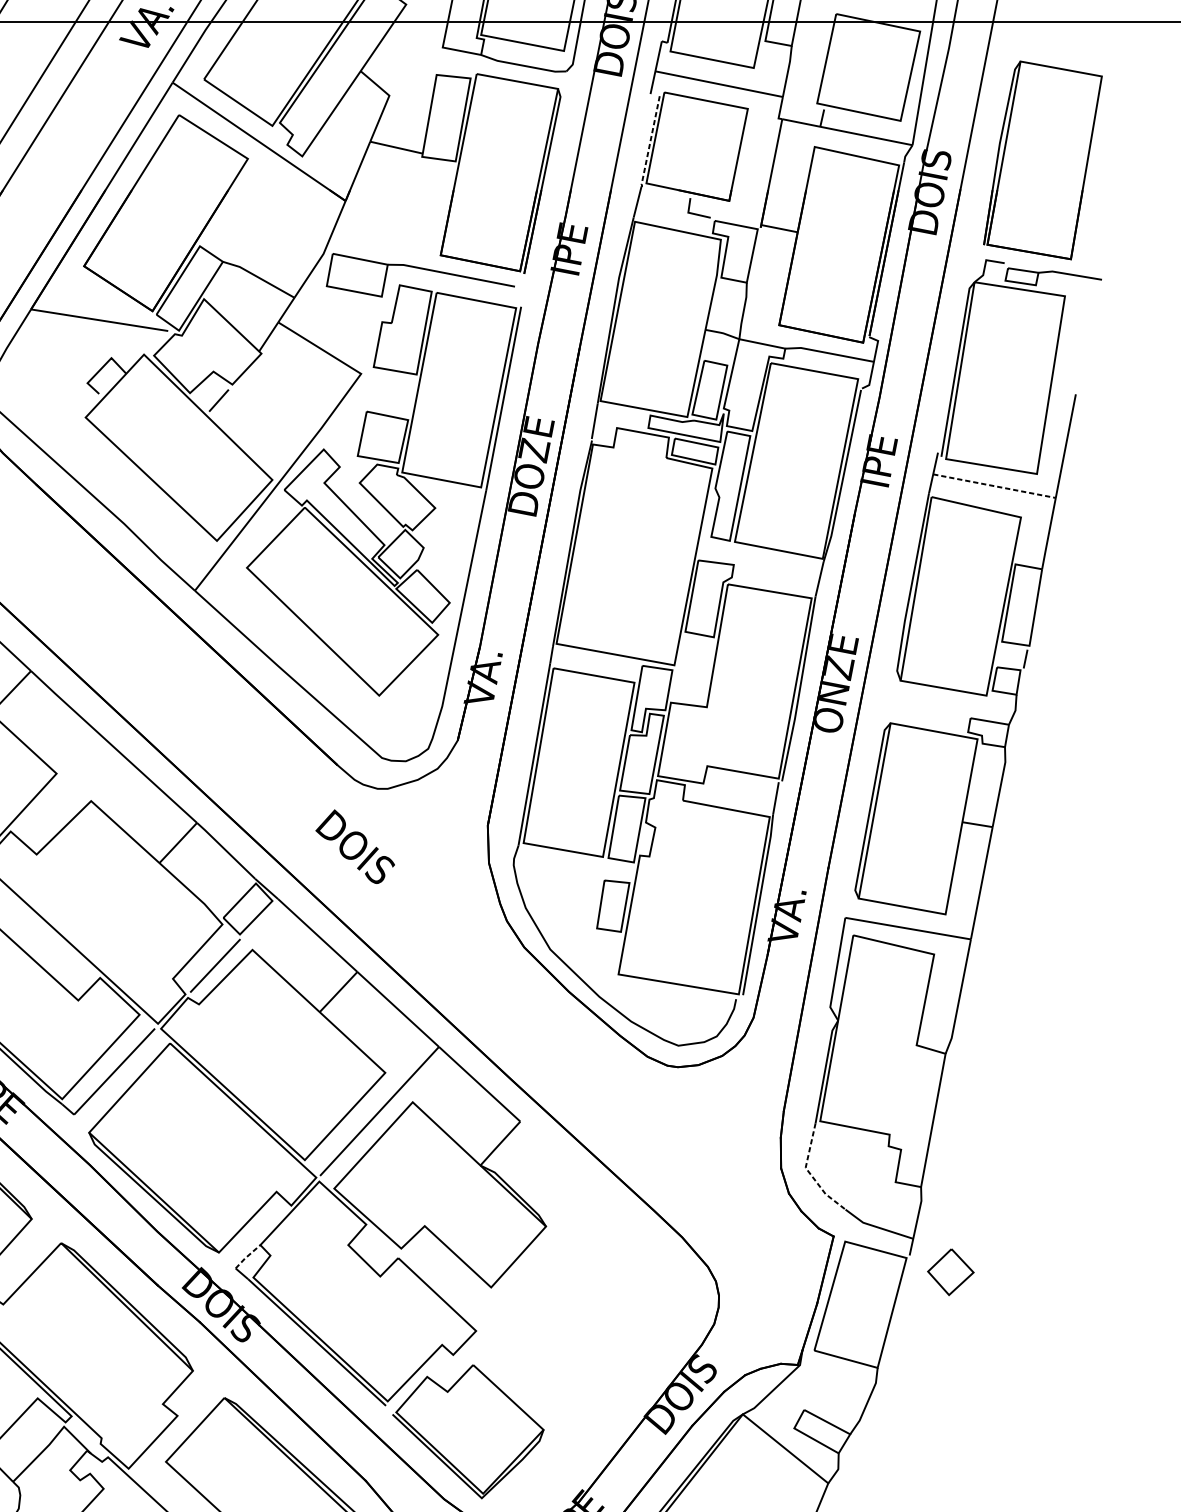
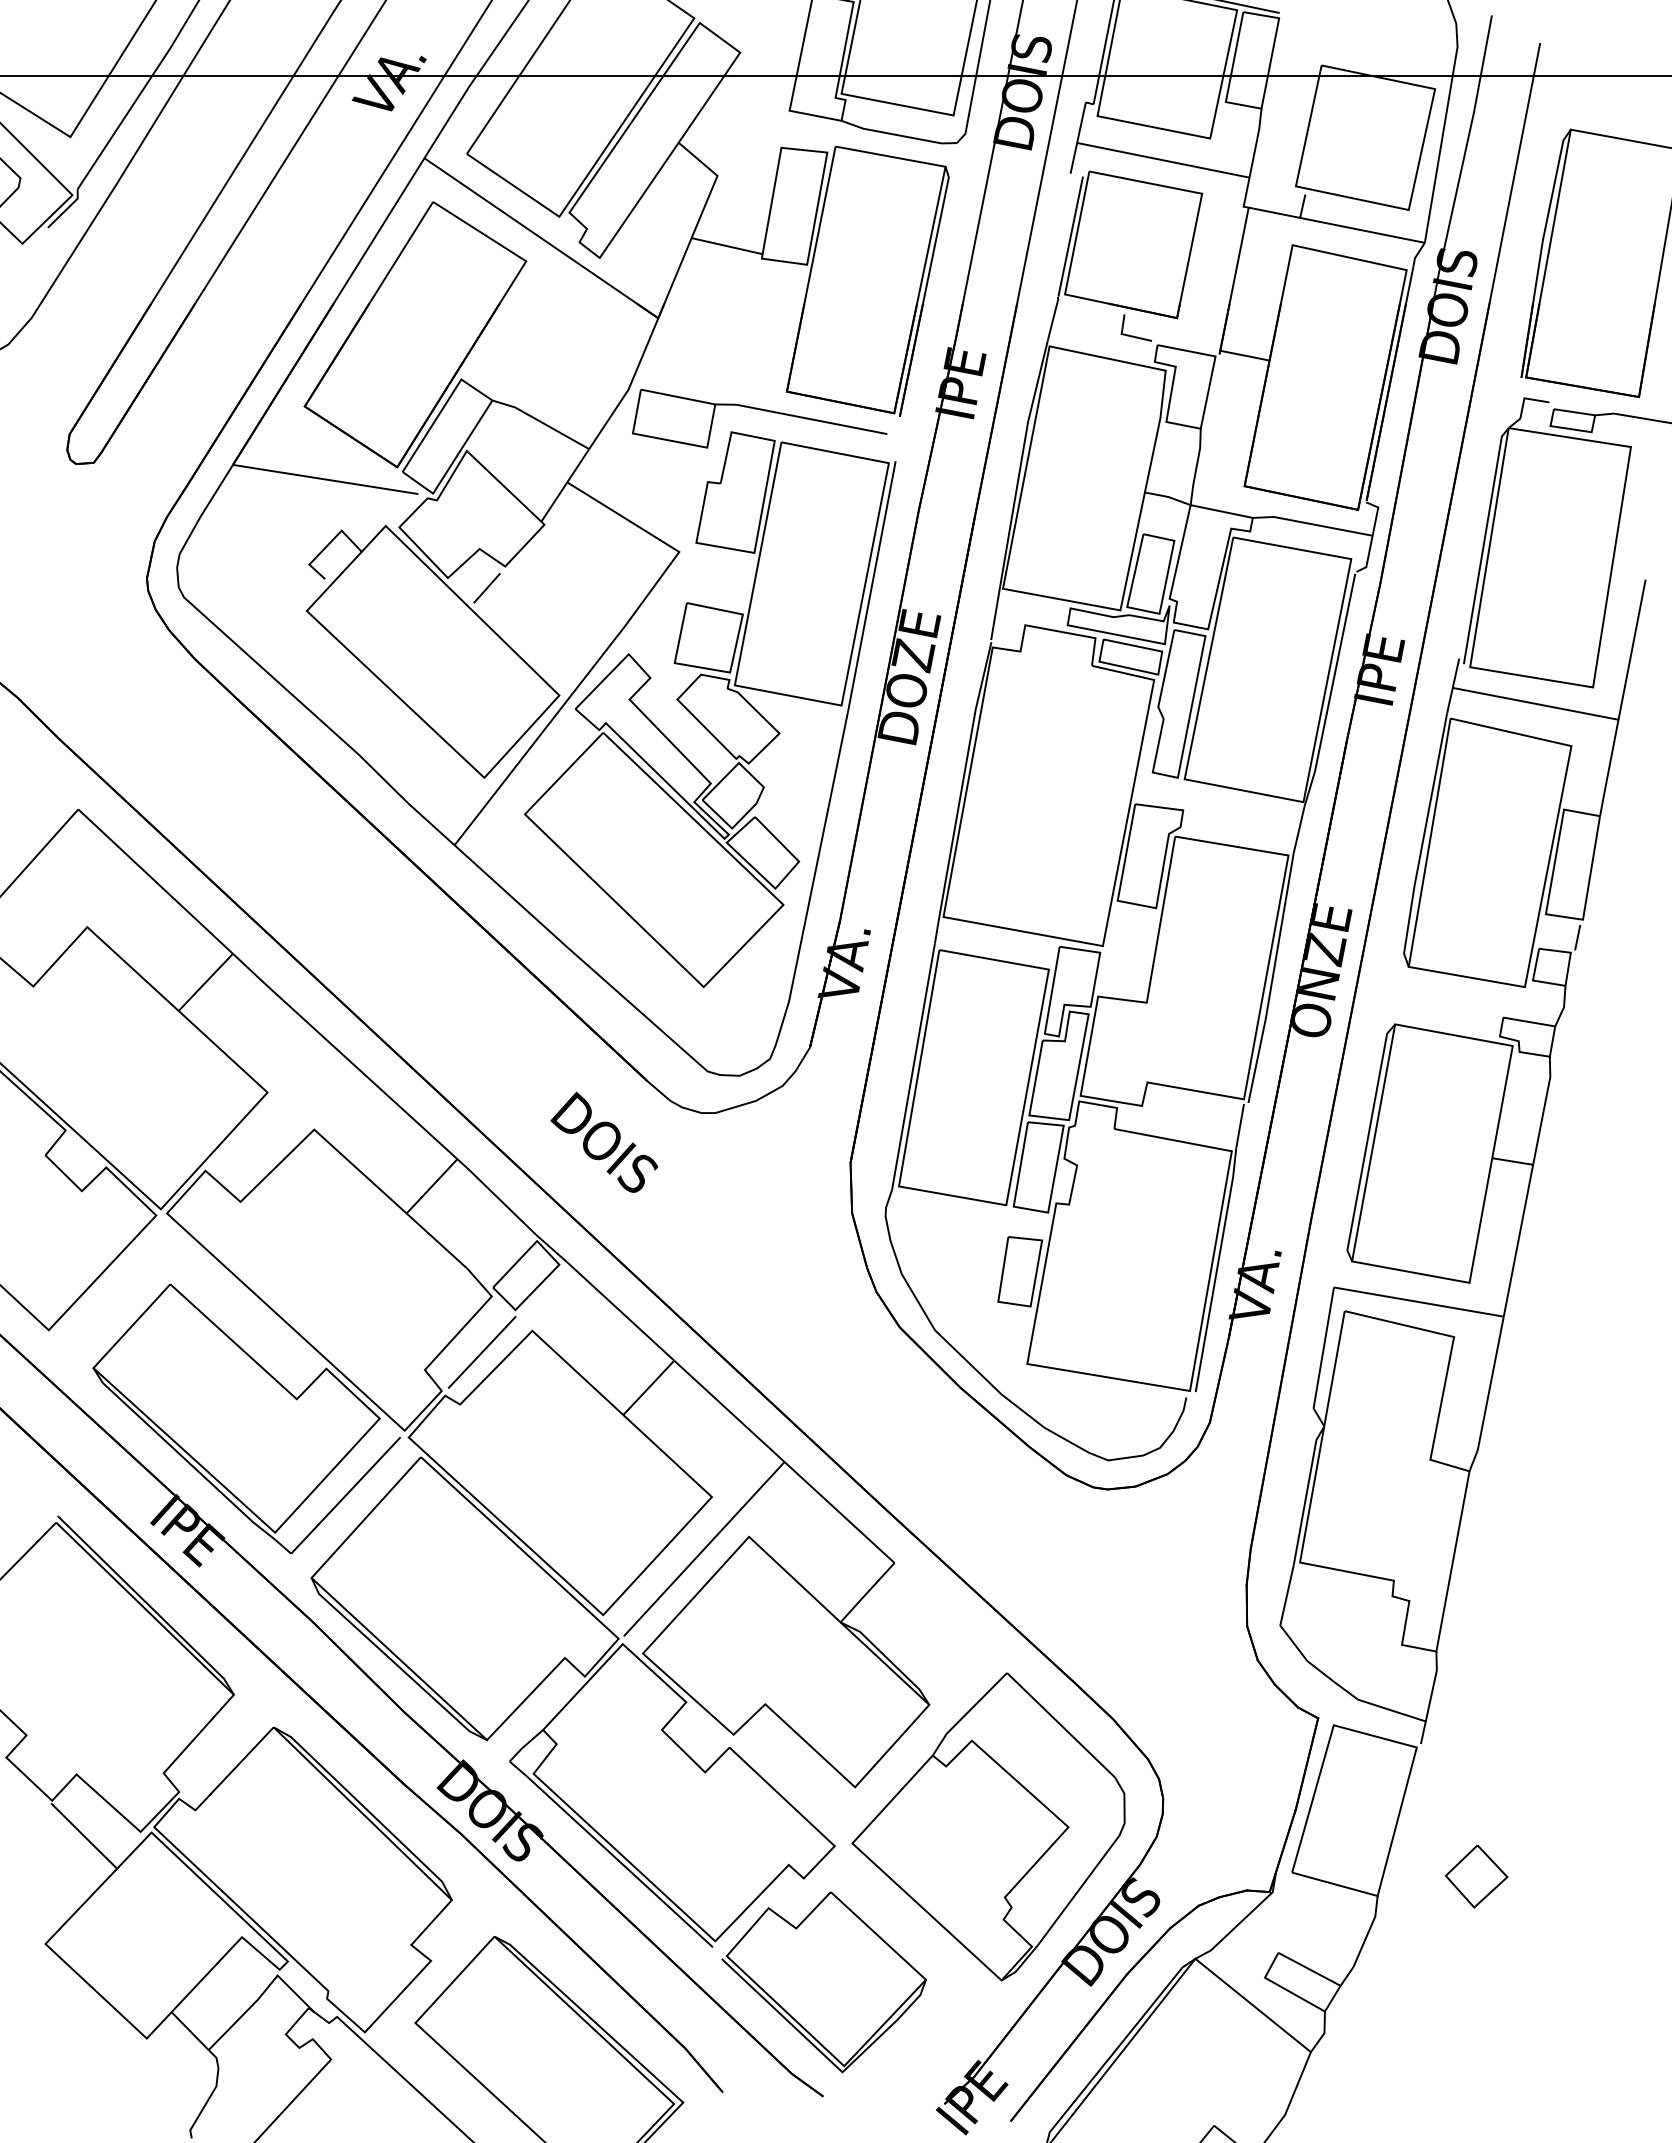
line: (650, 141) -> (1070, 237), dashed -> solid
line: (995, 485) -> (1536, 703), dashed -> solid
text: (355, 846) -> (604, 1141), moved
line: (809, 1173) -> (1285, 1632), dashed -> solid
line: (247, 1256) -> (525, 1745), dashed -> solid
part: (950, 1272) -> (1476, 1876), moved
part: (589, 1316) -> (988, 1826), added

